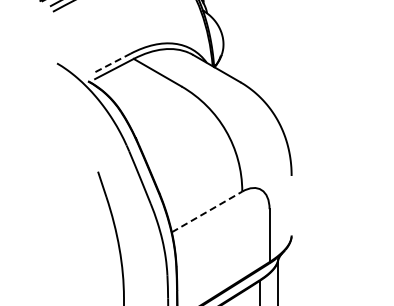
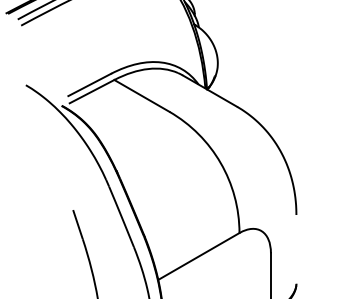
line: (112, 63) -> (89, 85), dashed -> solid
line: (207, 211) -> (199, 255), dashed -> solid

